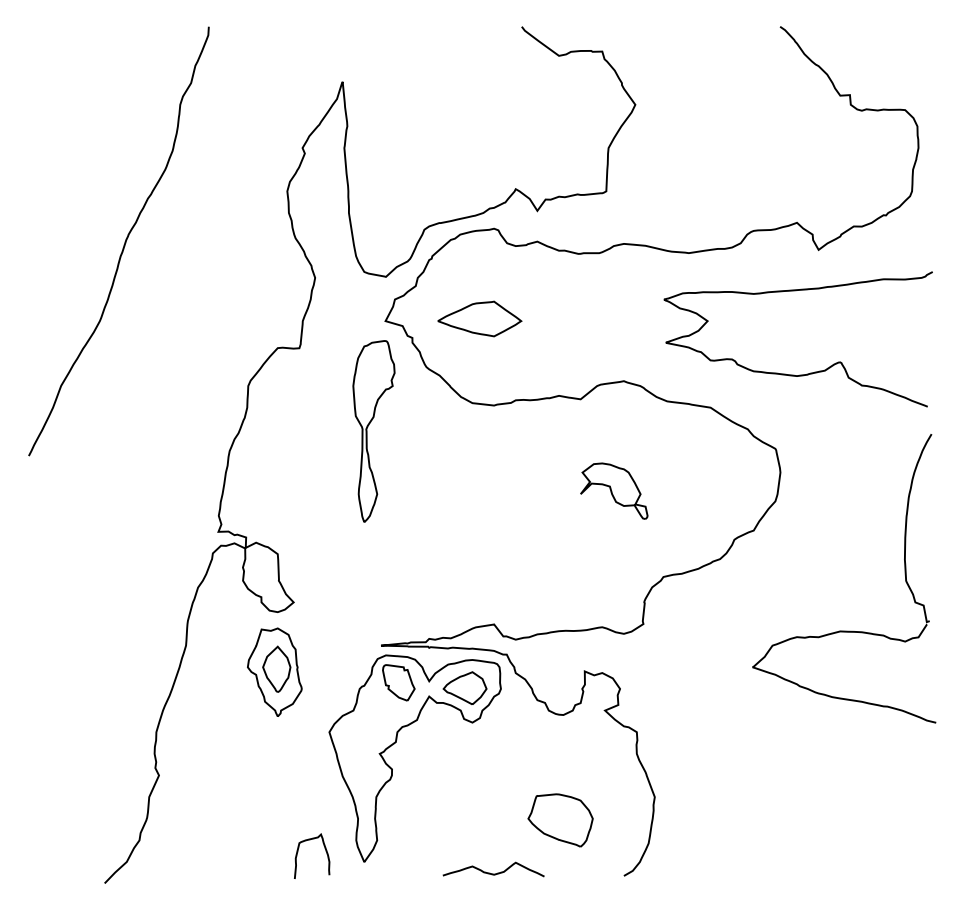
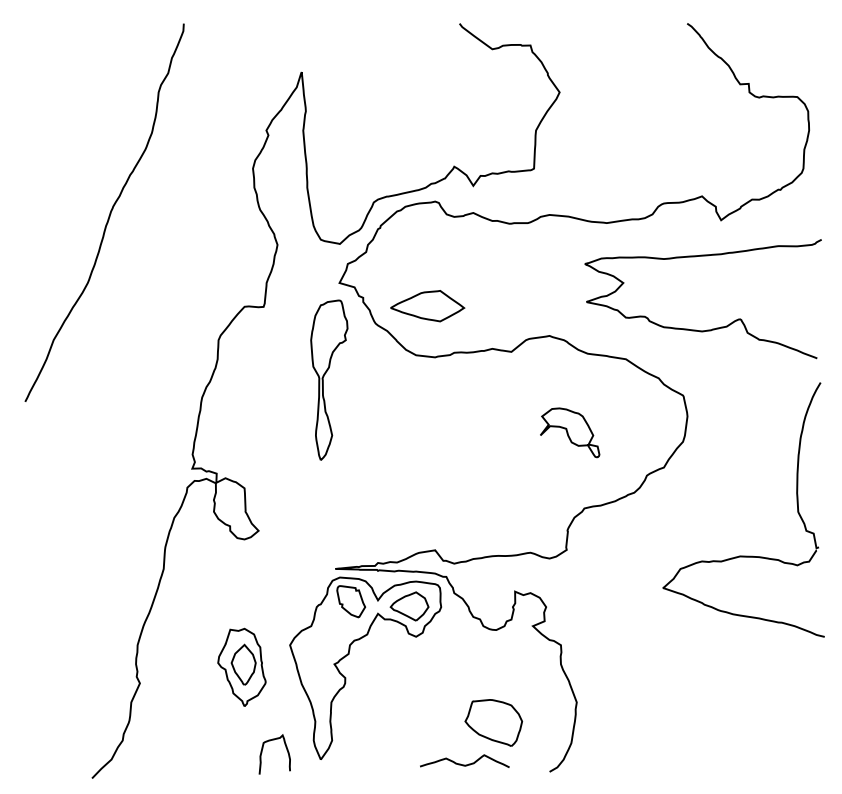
part: (479, 319) -> (427, 306), moved
part: (614, 490) -> (570, 432), moved
part: (274, 671) -> (241, 666), moved
curve: (493, 873) -> (464, 764), moved

